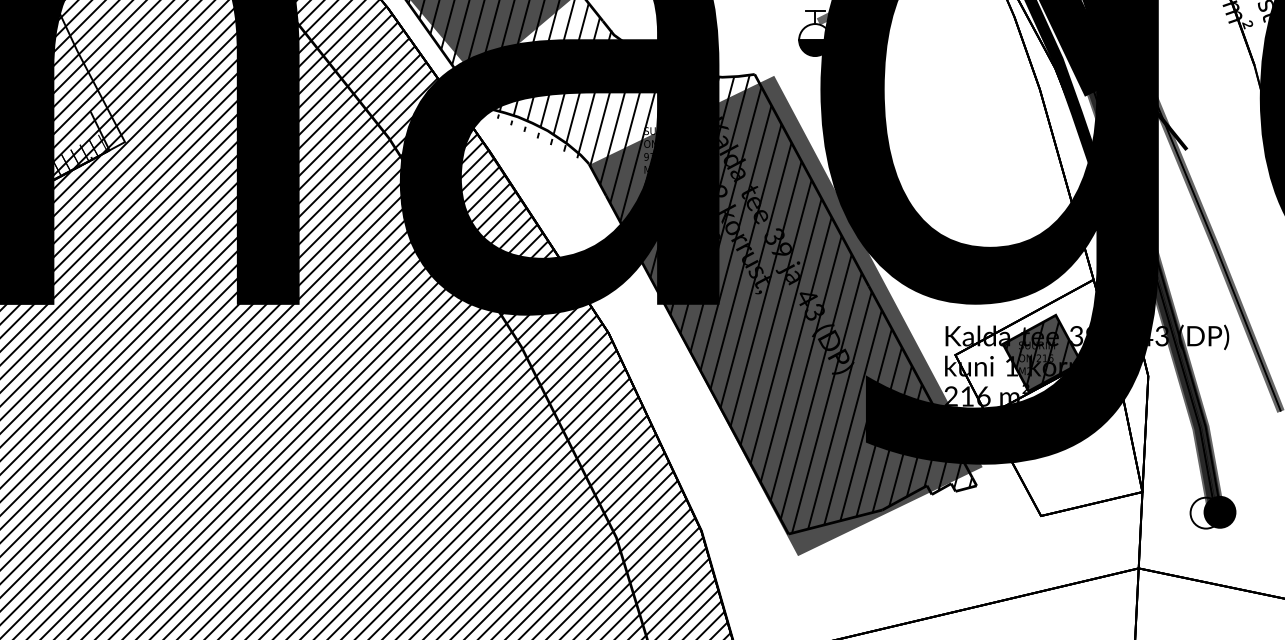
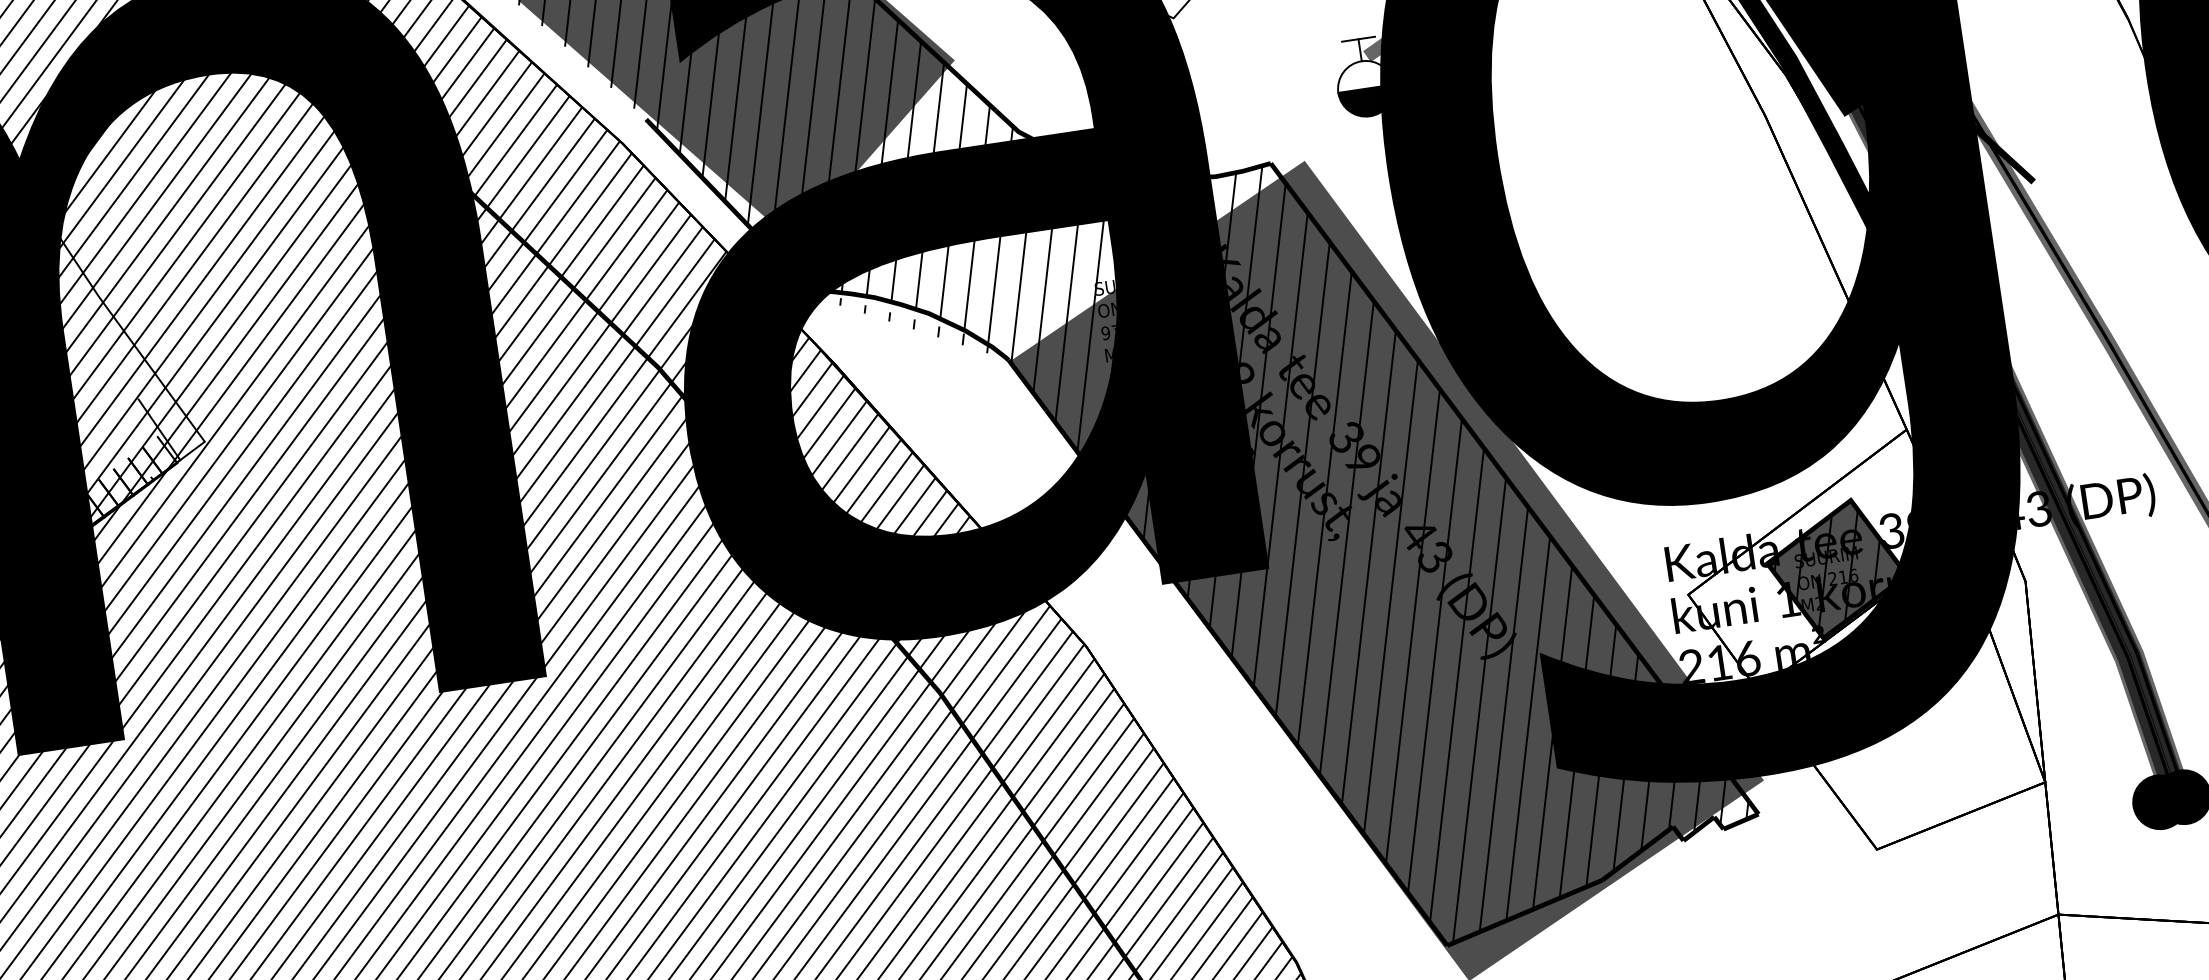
fill: (1205, 512) -> (2159, 801), added

